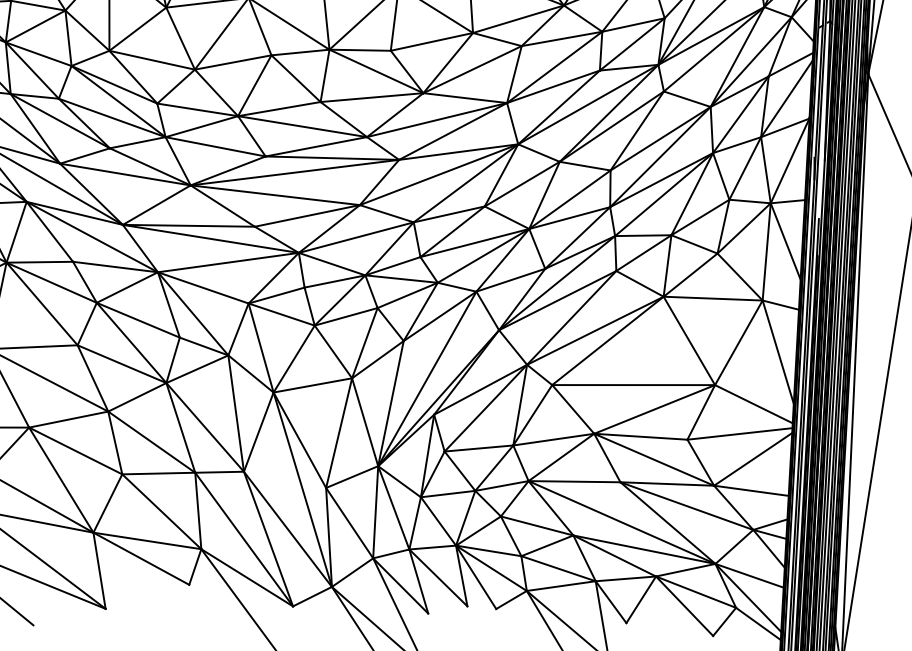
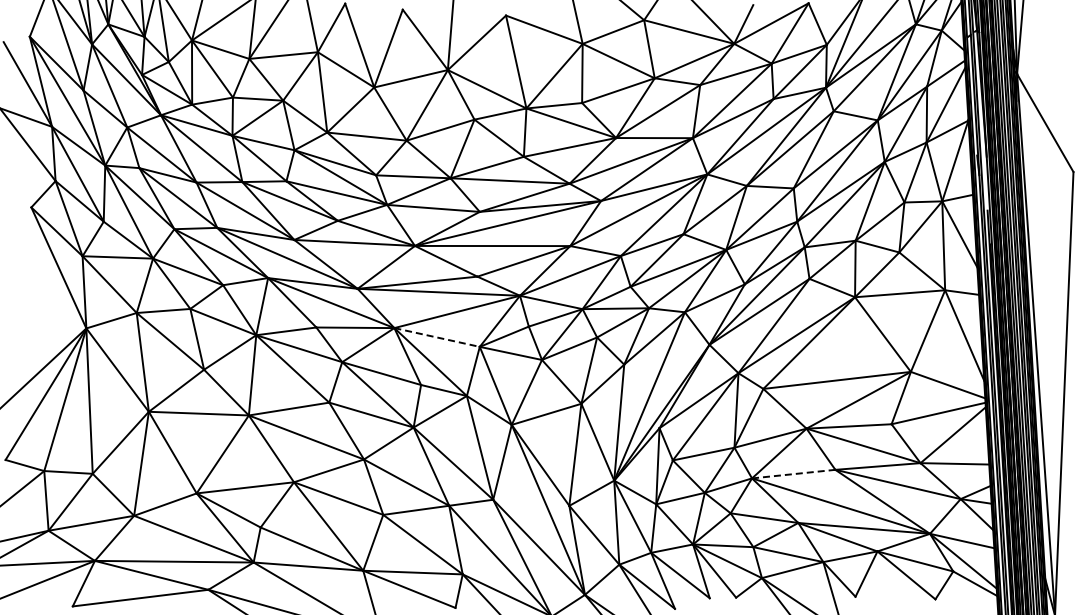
line: (203, 287) -> (437, 337), solid -> dashed
line: (574, 482) -> (793, 474), solid -> dashed

